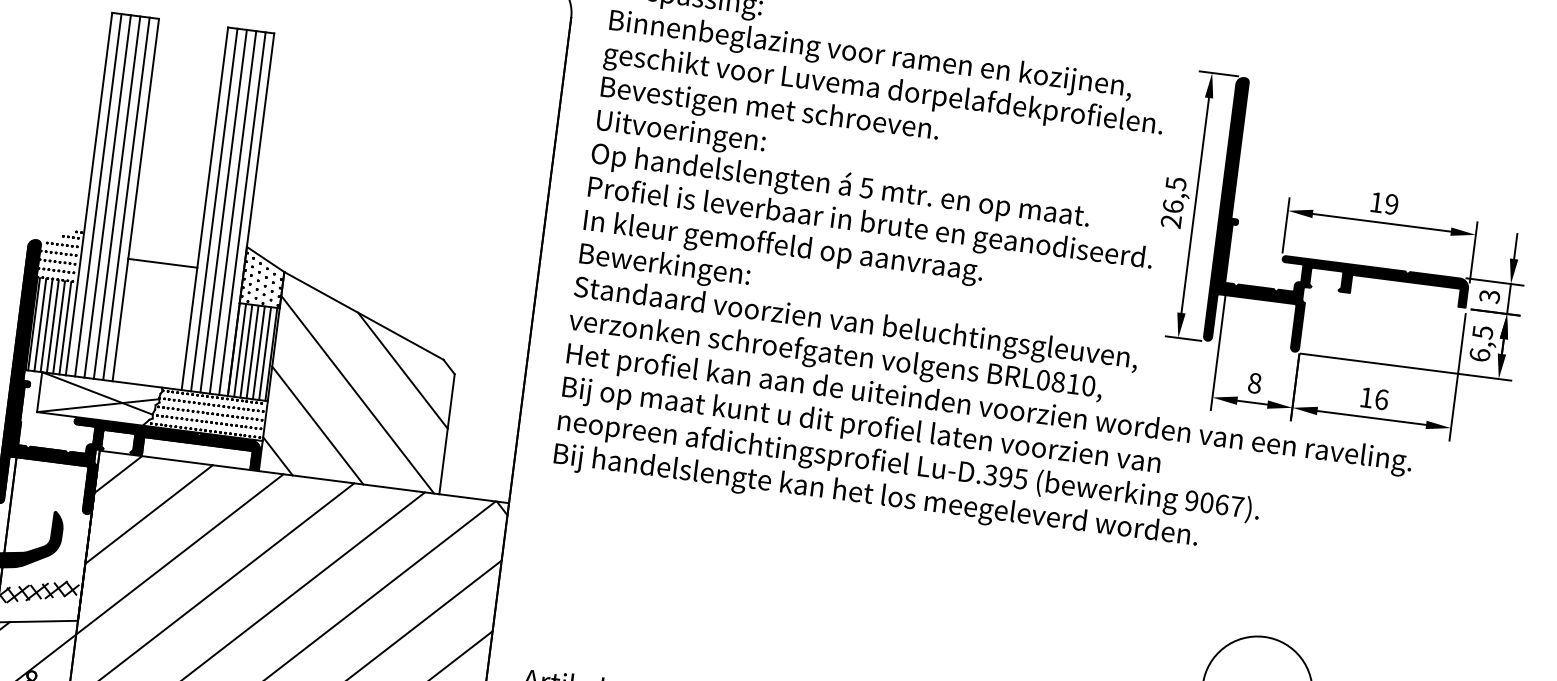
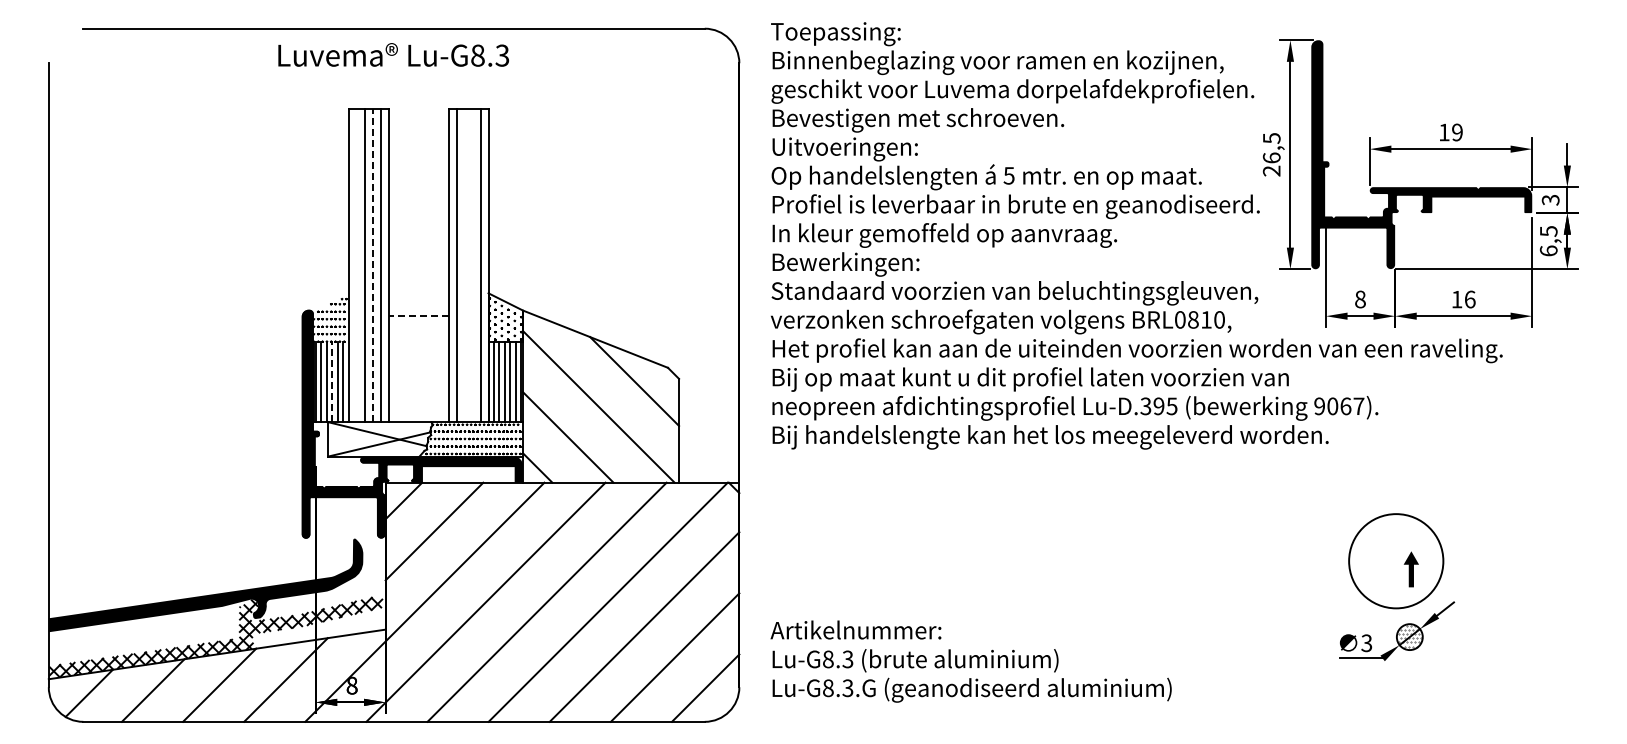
line: (98, 195) -> (356, 265), removed
line: (116, 197) -> (372, 265), solid -> dashed
line: (223, 211) -> (464, 265), removed
line: (232, 212) -> (472, 265), removed
line: (162, 263) -> (418, 316), solid -> dashed
line: (53, 326) -> (332, 382), solid -> dashed

